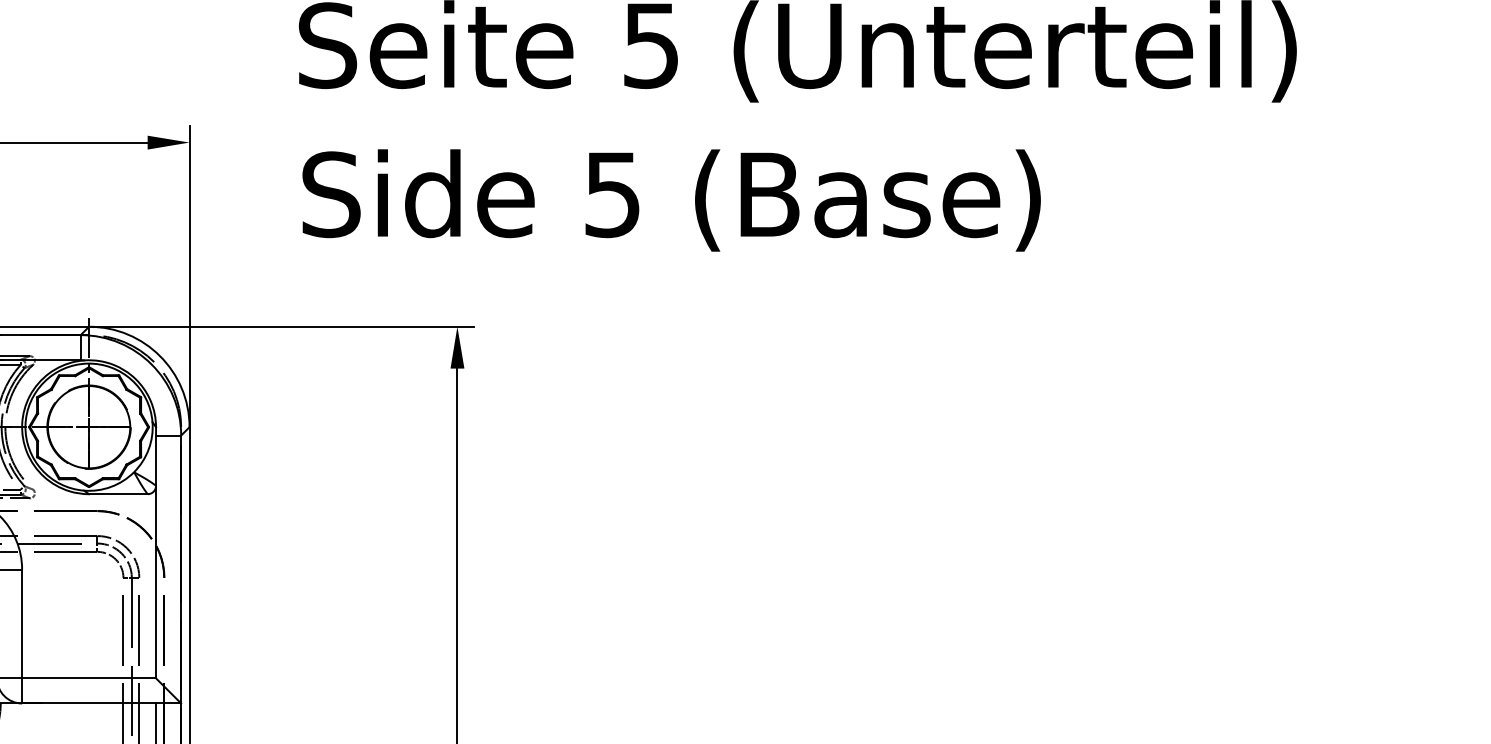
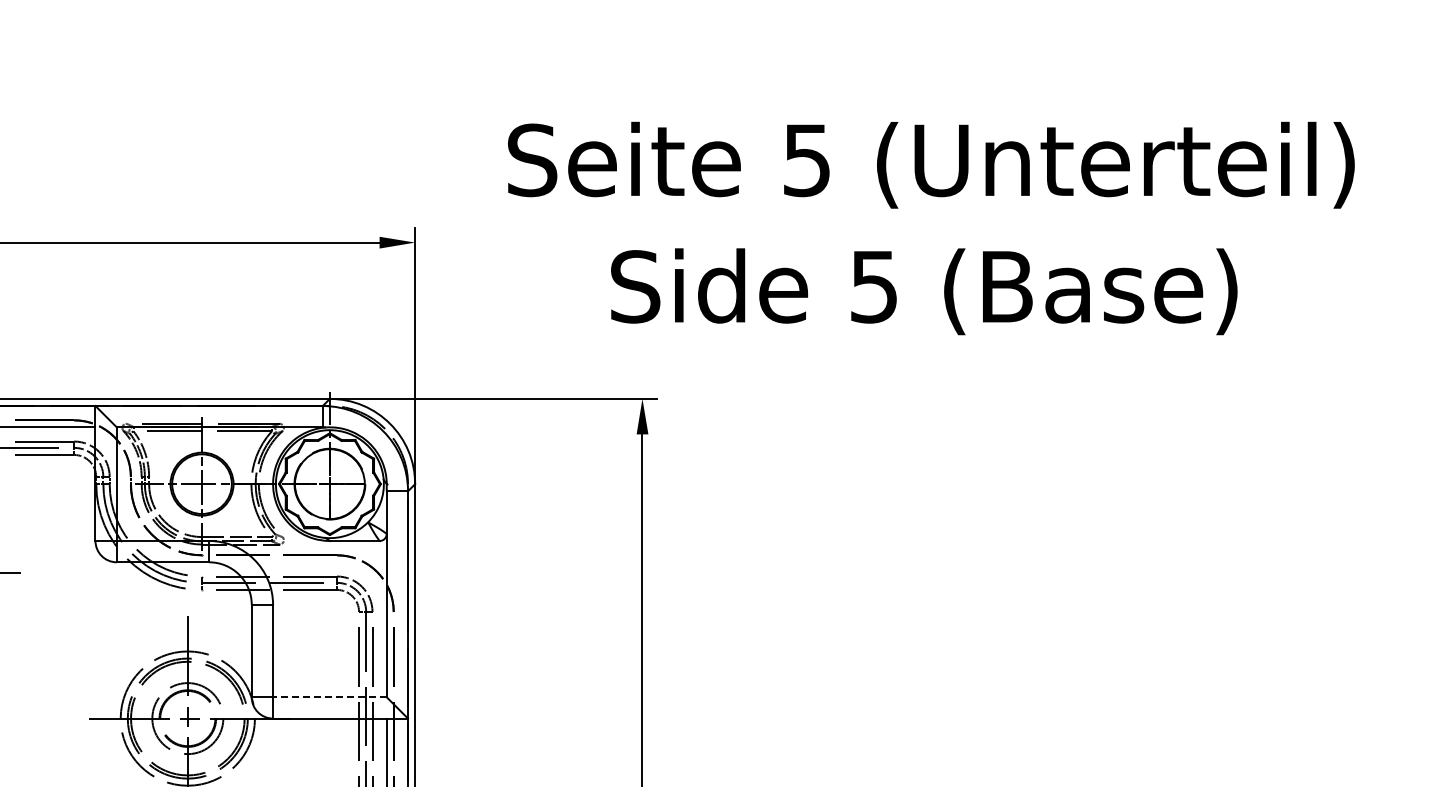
text: (671, 200) -> (924, 291), moved
line: (88, 678) -> (329, 697), solid -> dashed

